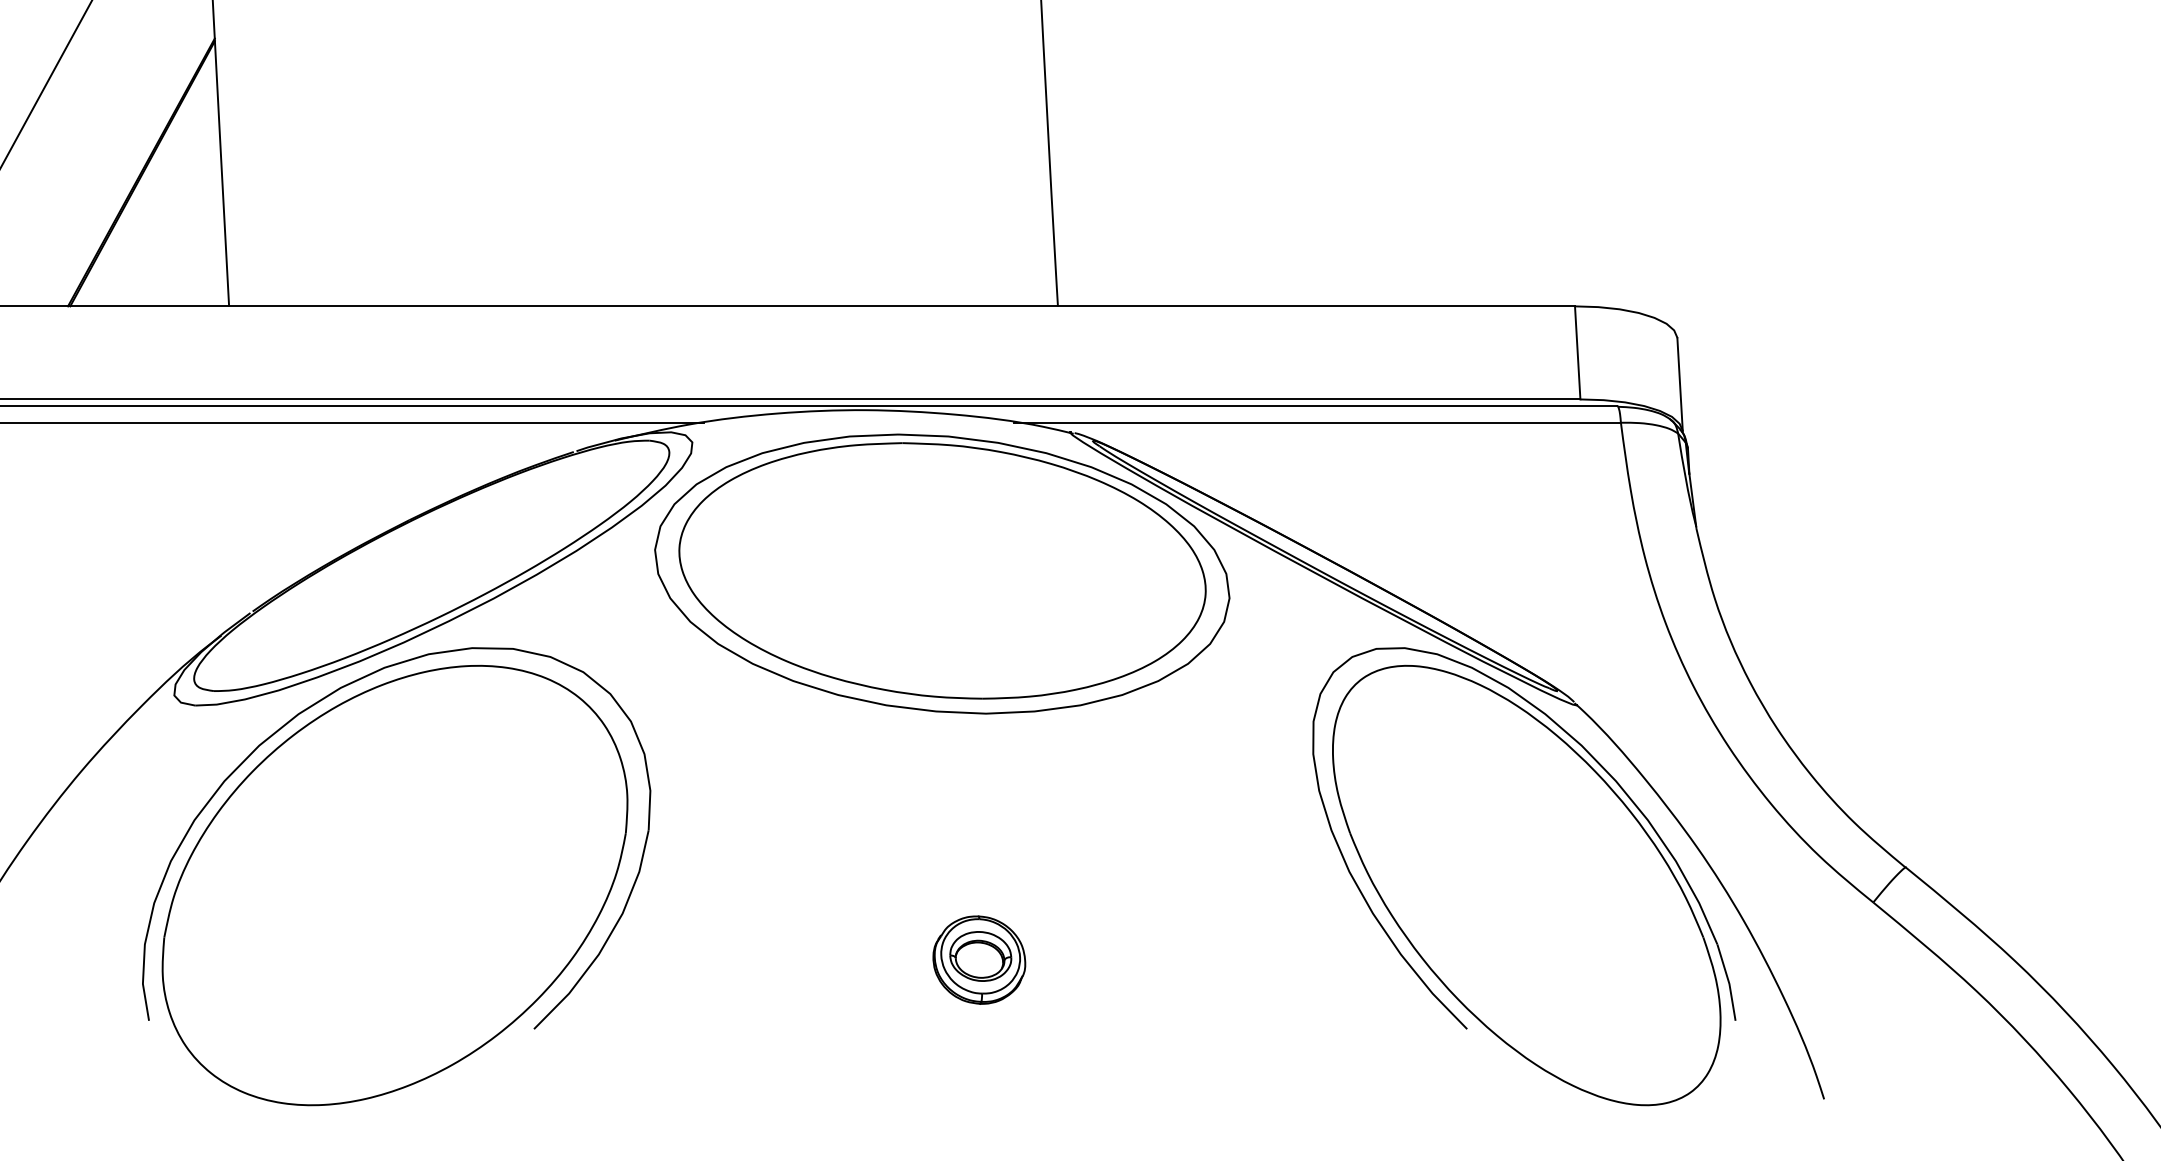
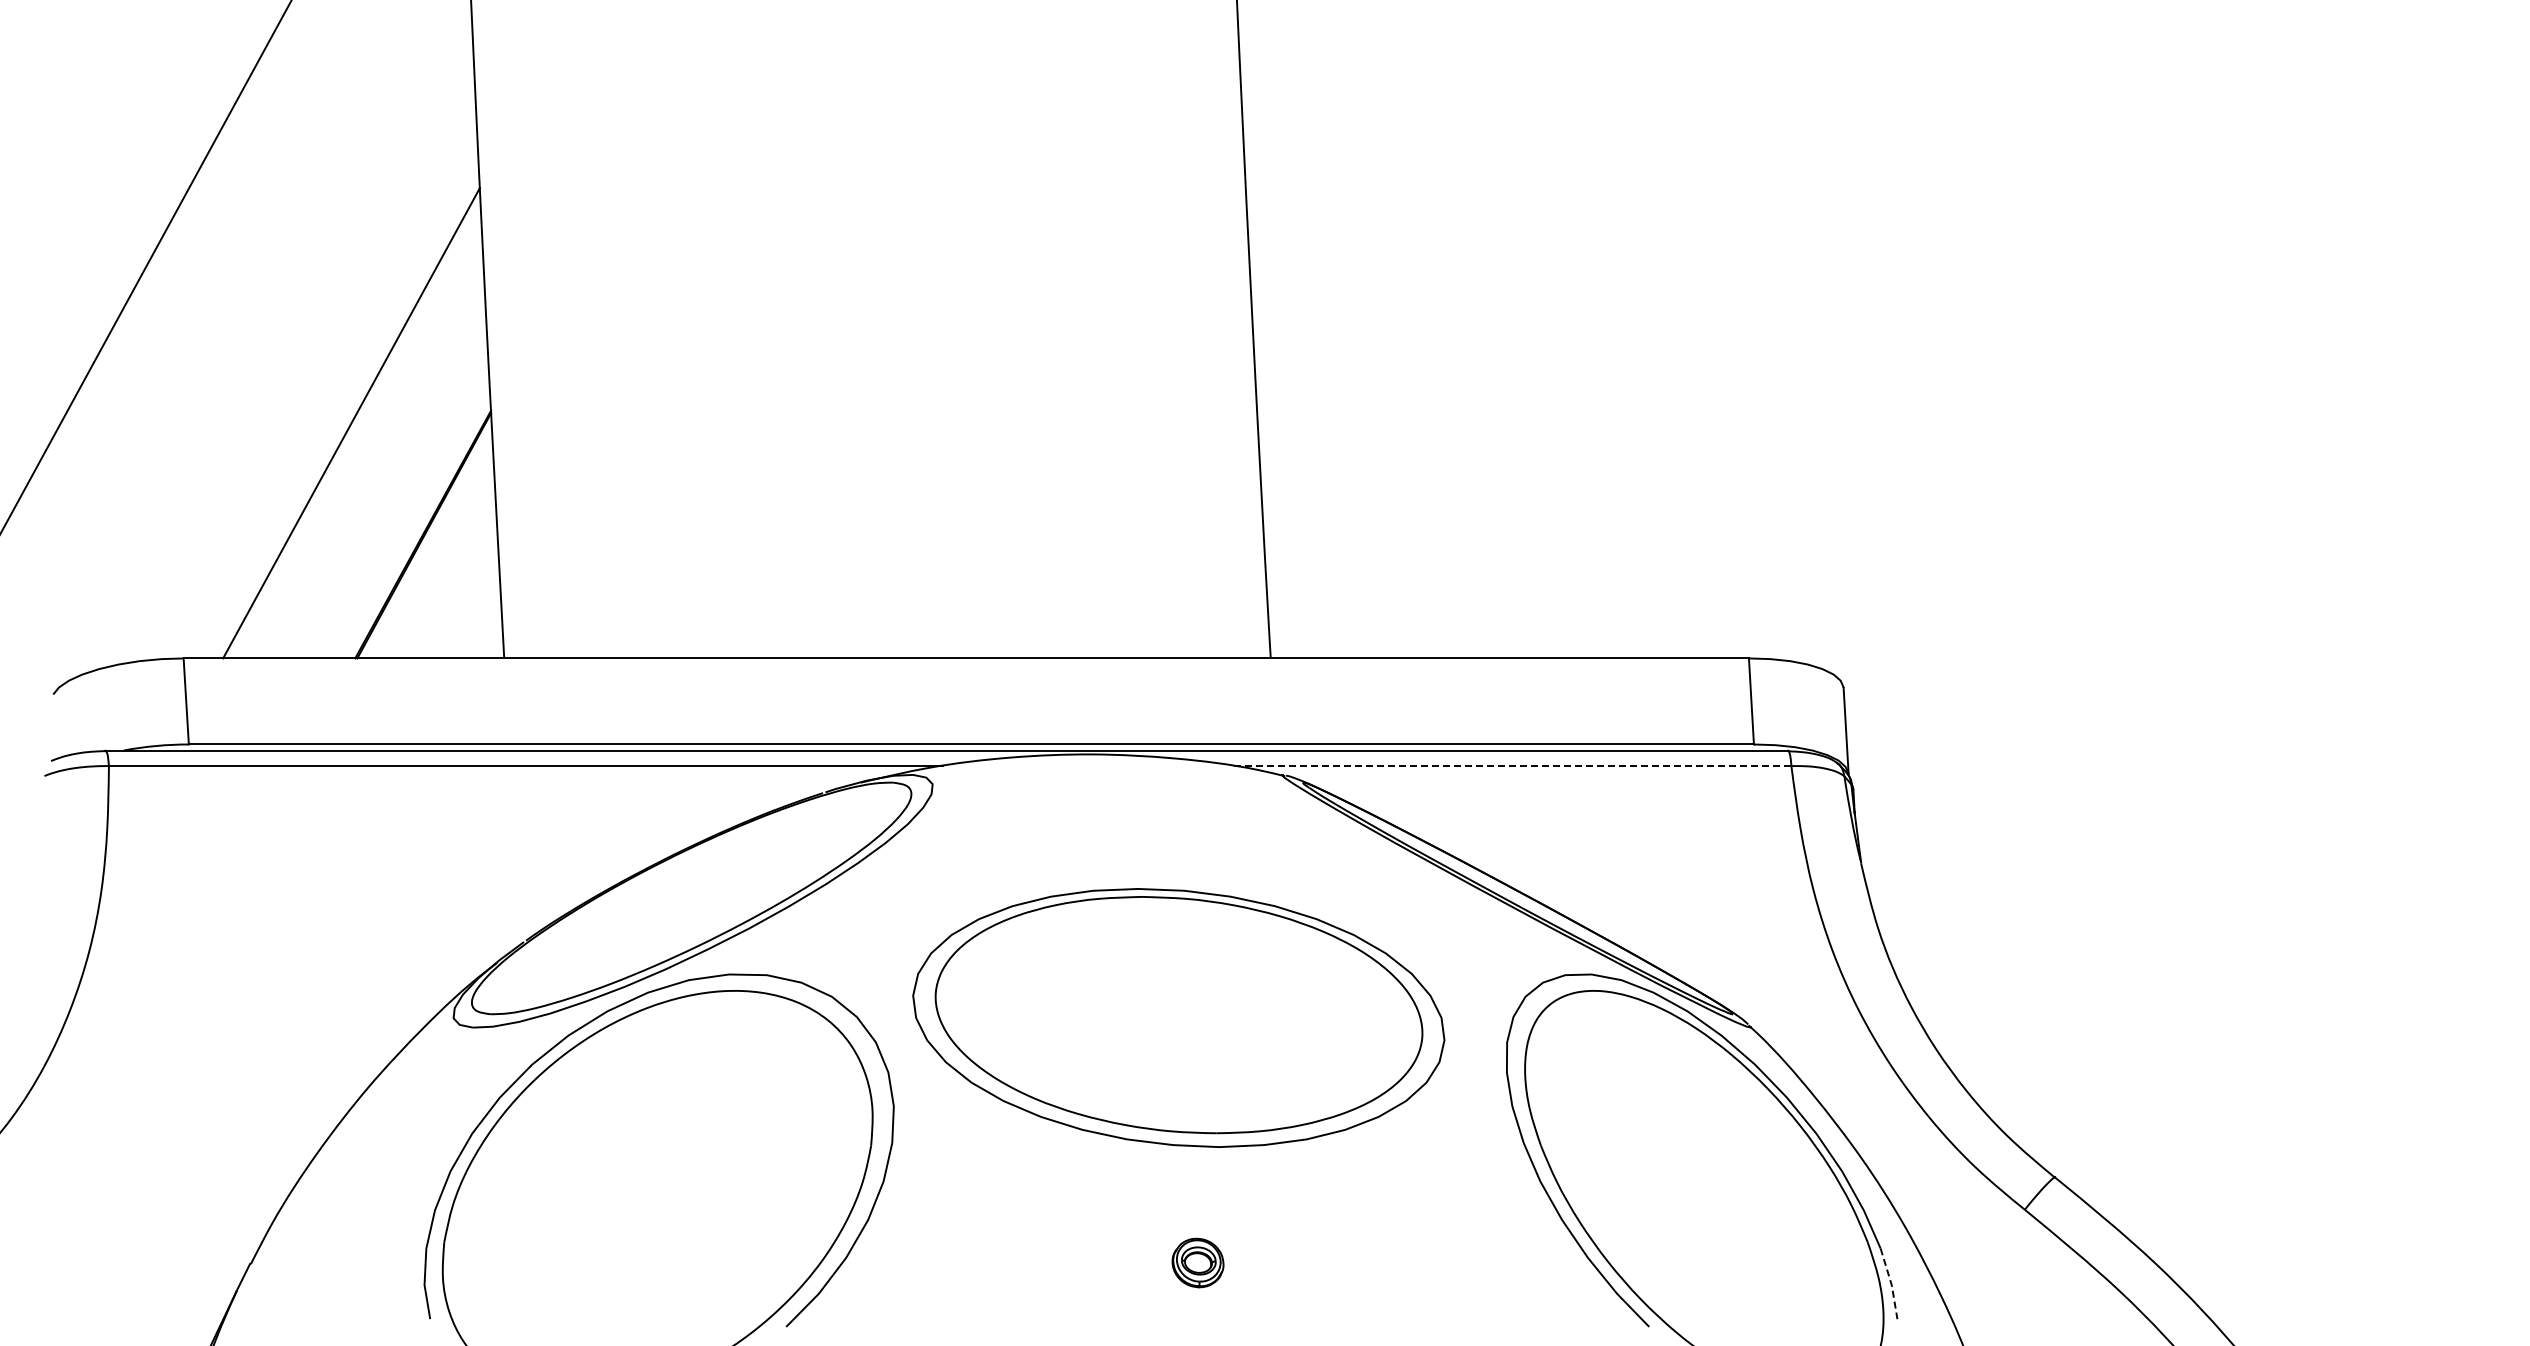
line: (1317, 423) -> (1510, 766), solid -> dashed
part: (941, 573) -> (1178, 1017), moved
part: (978, 959) -> (1197, 1262), size x0.6
line: (1729, 983) -> (1891, 1284), solid -> dashed

